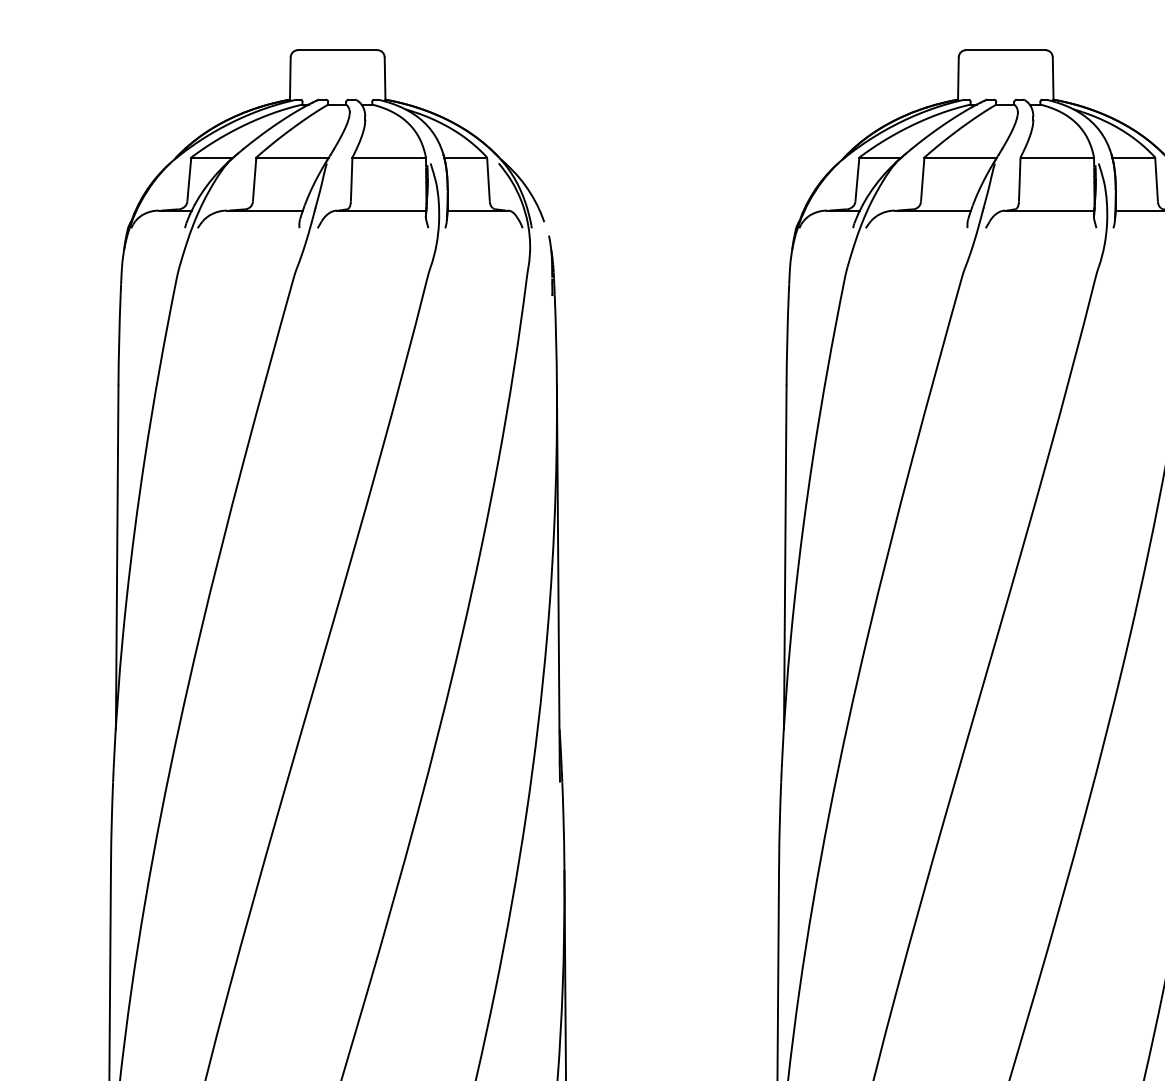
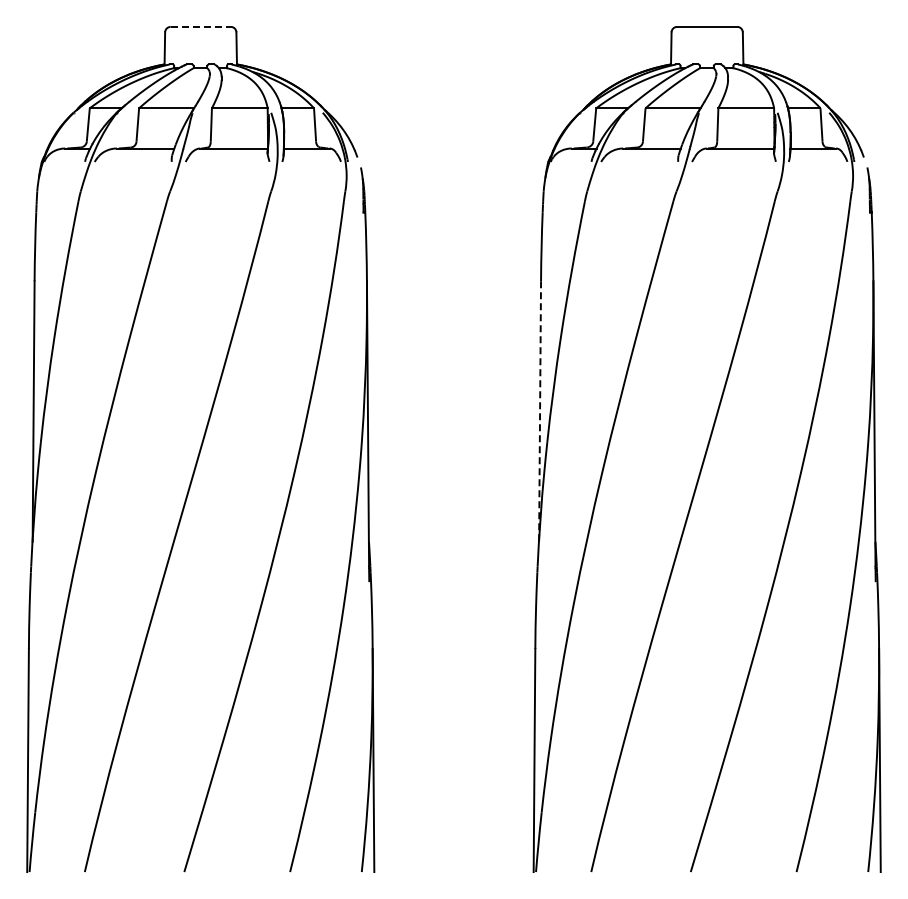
line: (338, 49) -> (201, 26), solid -> dashed
line: (785, 558) -> (540, 412), solid -> dashed

